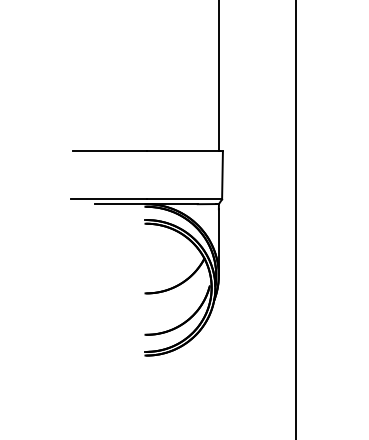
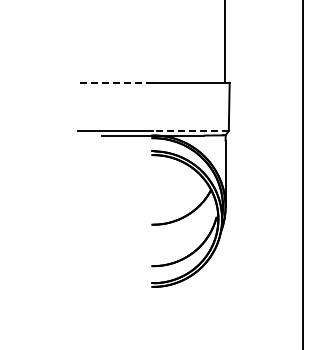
line: (109, 151) -> (116, 82), solid -> dashed
line: (184, 199) -> (191, 130), solid -> dashed

